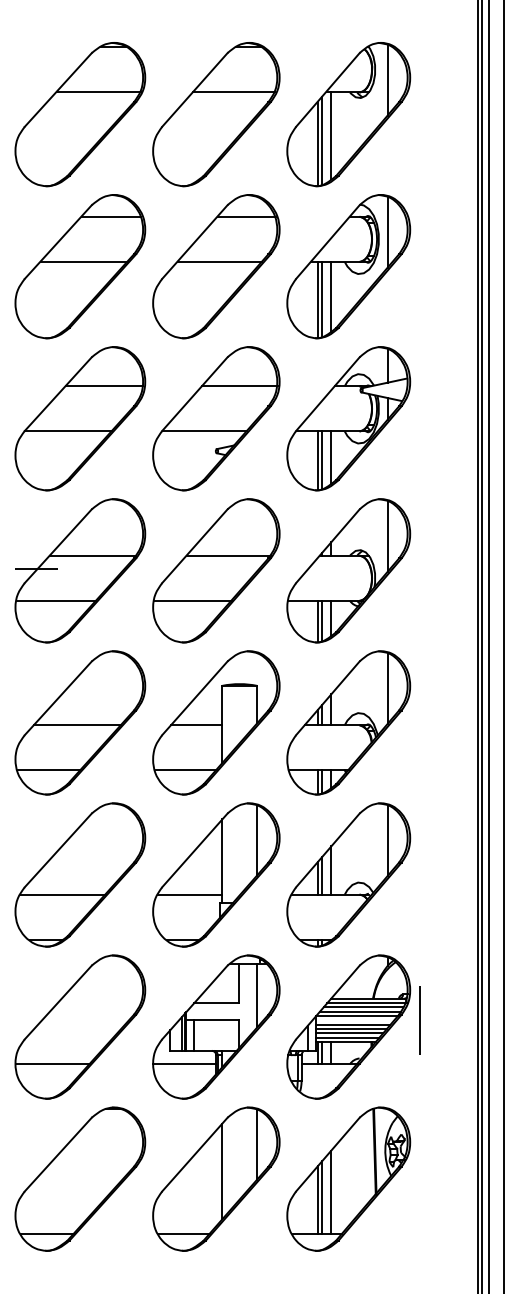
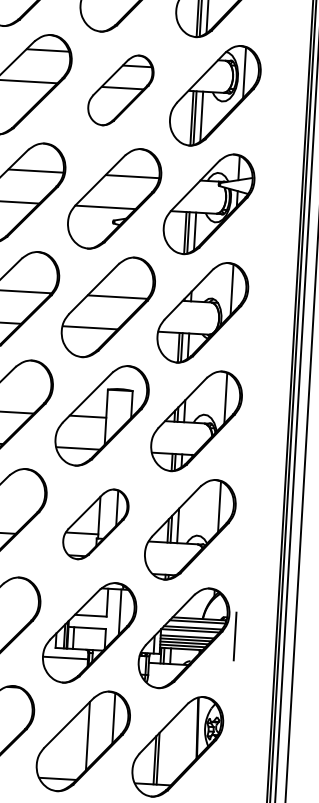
part: (216, 266) -> (121, 90), size x0.7
part: (216, 874) -> (96, 524), size x0.7
line: (363, 1007) -> (195, 624), removed
line: (331, 1191) -> (165, 754), removed

